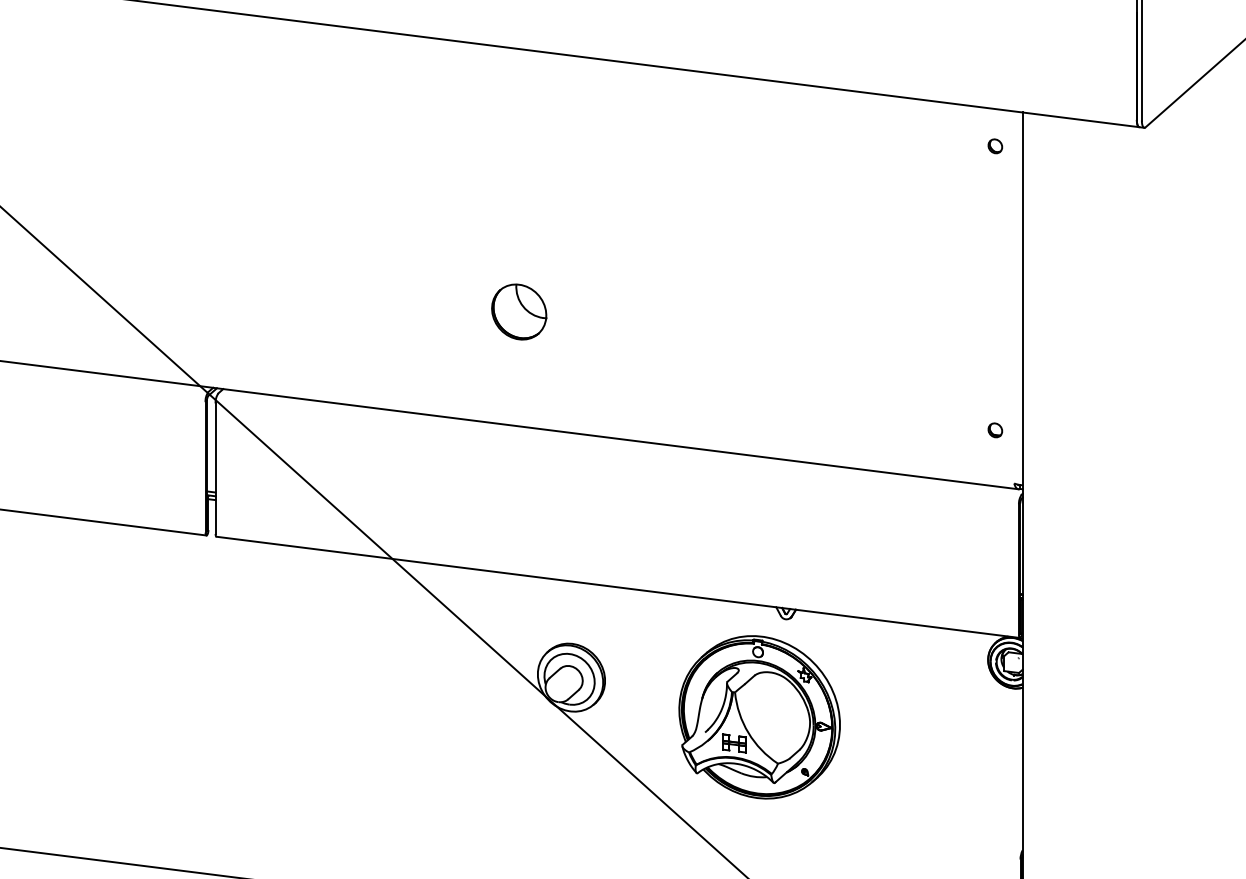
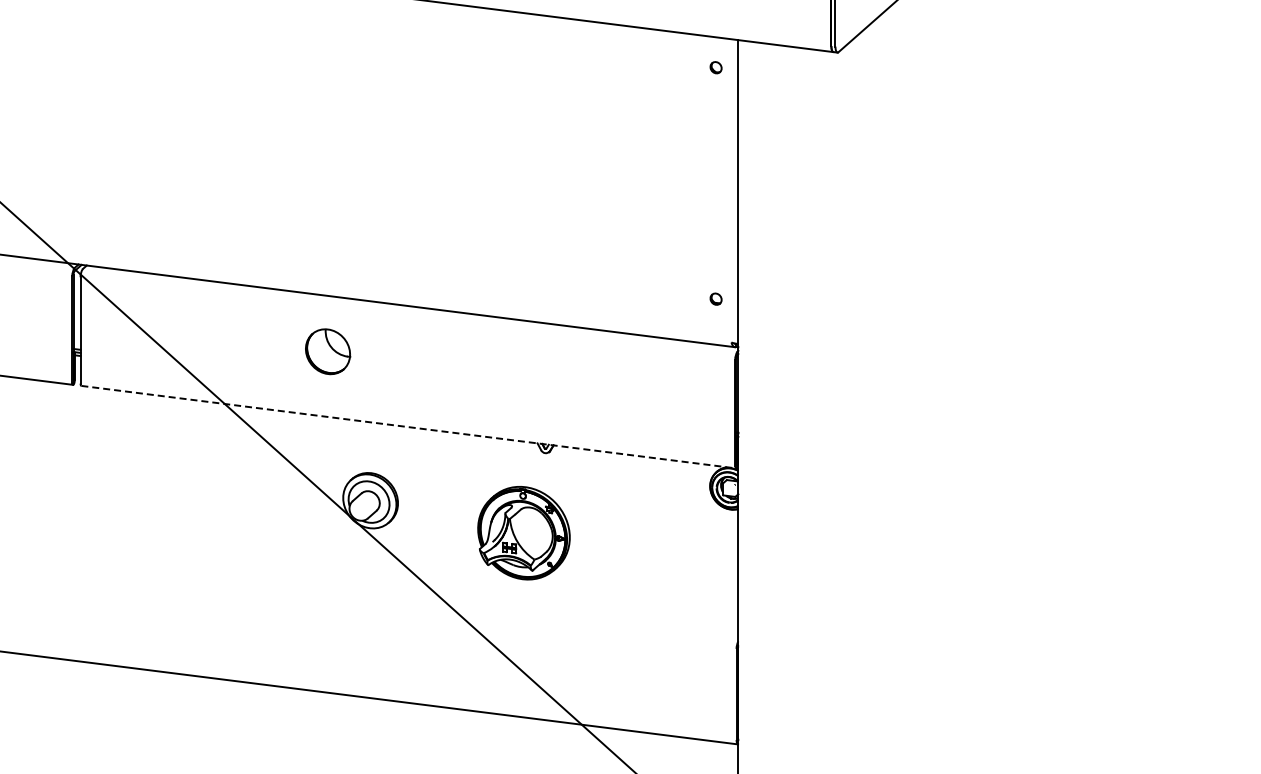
part: (519, 311) -> (328, 351), moved
line: (617, 587) -> (408, 427), solid -> dashed
part: (759, 717) -> (523, 533), size x0.7

